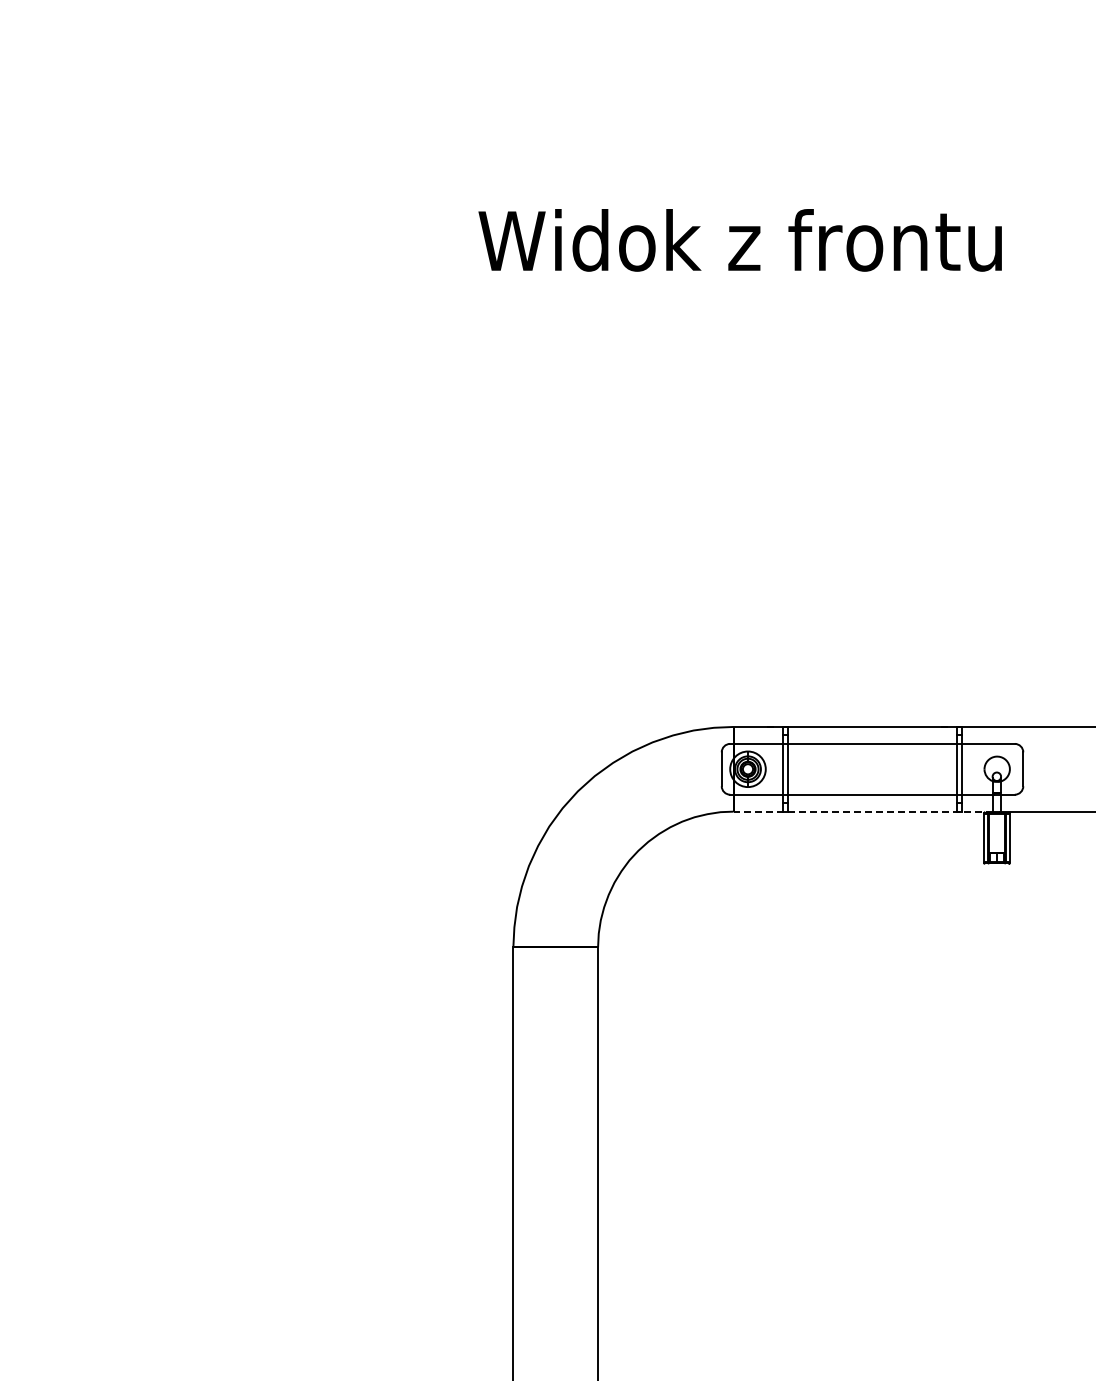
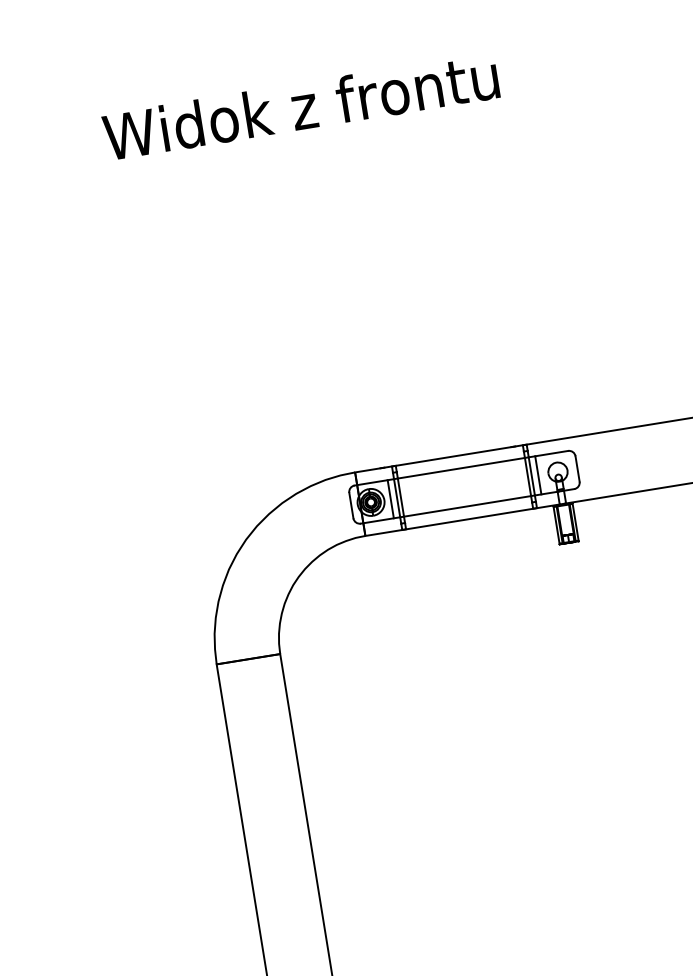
line: (774, 768) -> (390, 498), added
line: (970, 768) -> (537, 474), added
line: (863, 811) -> (462, 520), dashed -> solid

